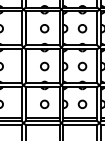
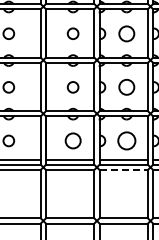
circle: (82, 28) -> (126, 33), size x1.4
circle: (82, 66) -> (126, 87), size x1.4
circle: (44, 104) -> (72, 140), size x1.4
circle: (82, 104) -> (126, 140), size x1.6
line: (80, 125) -> (124, 170), solid -> dashed

